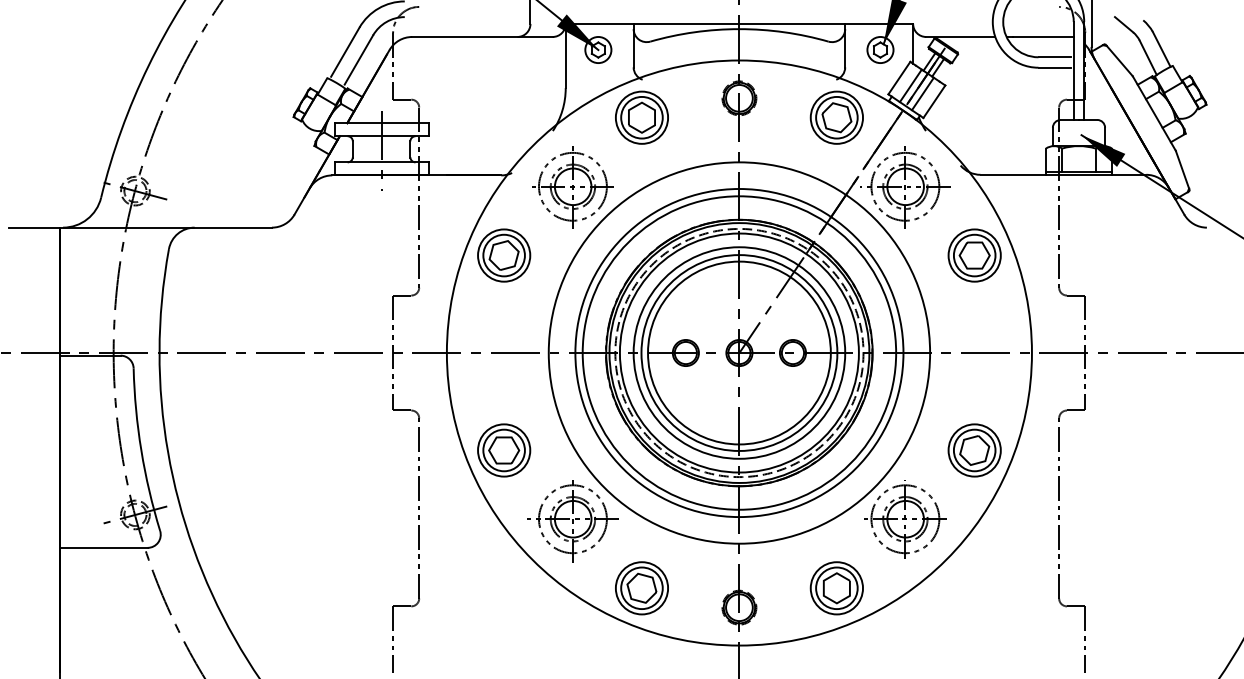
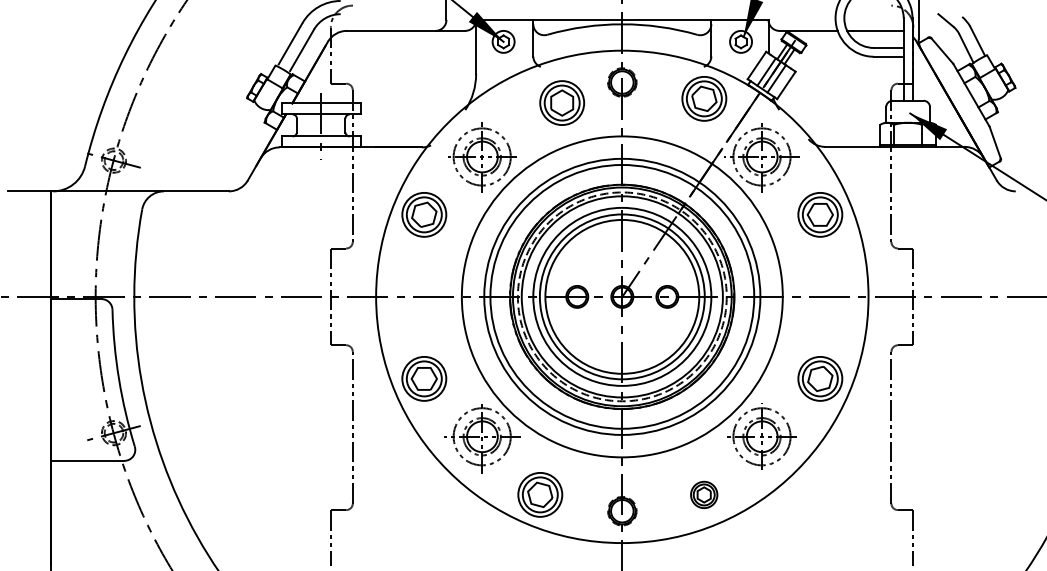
part: (641, 117) -> (561, 102), moved
part: (836, 588) -> (704, 495), size x0.6

